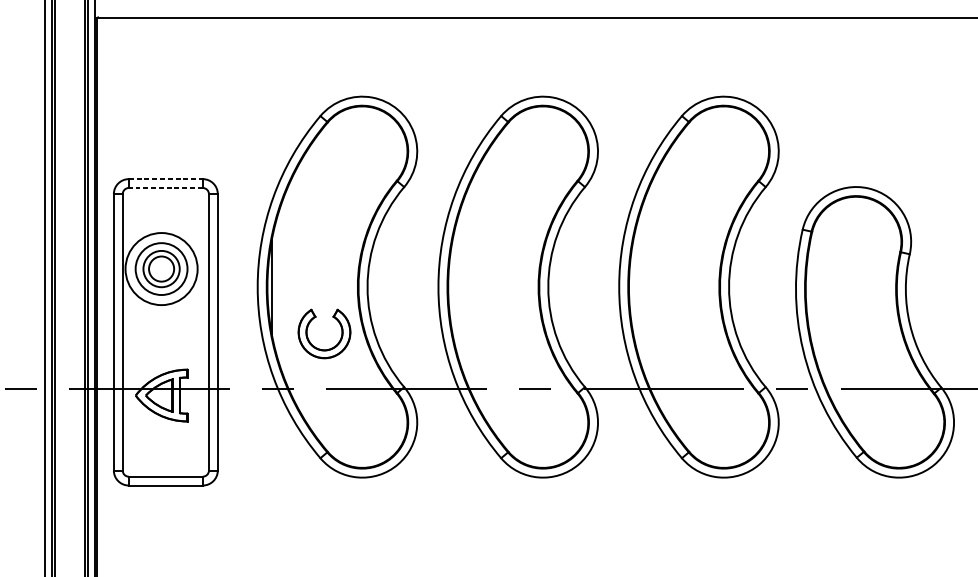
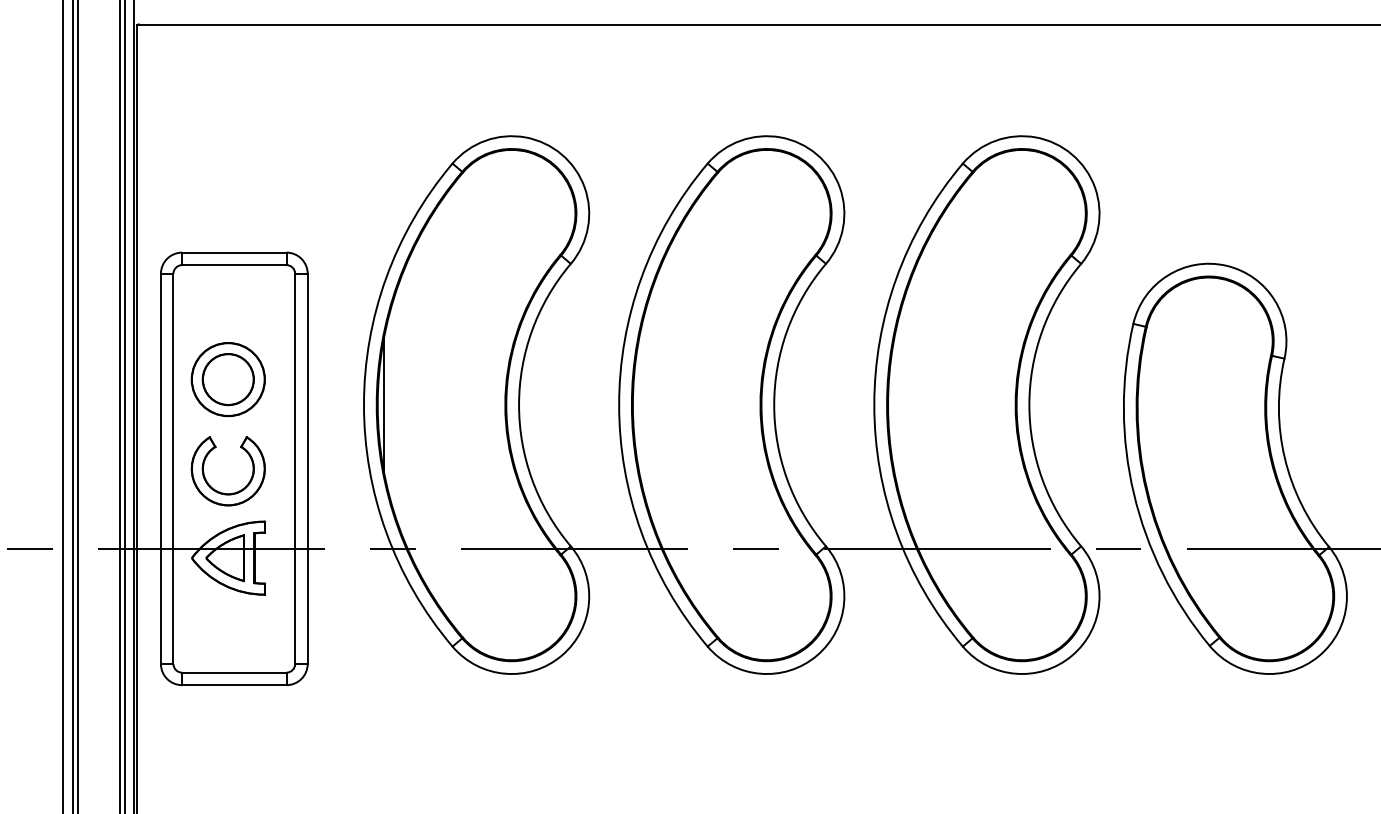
line: (165, 179) -> (234, 252), dashed -> solid
line: (165, 188) -> (233, 265), dashed -> solid
circle: (161, 269) -> (227, 379), size x0.71
circle: (161, 269) -> (227, 379), size x1.43
part: (321, 349) -> (223, 492), moved

